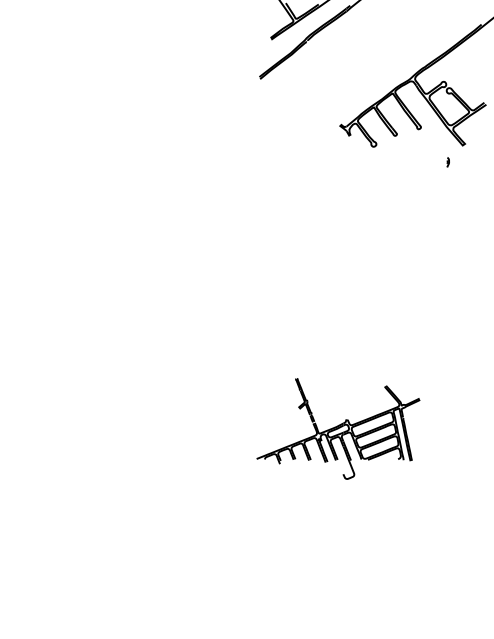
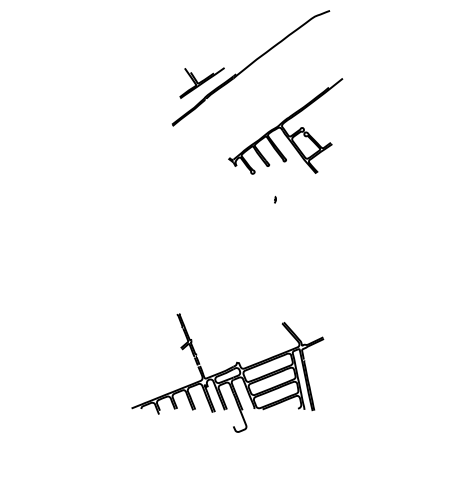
part: (448, 161) -> (275, 199), moved
part: (337, 428) -> (227, 372), size x1.67

